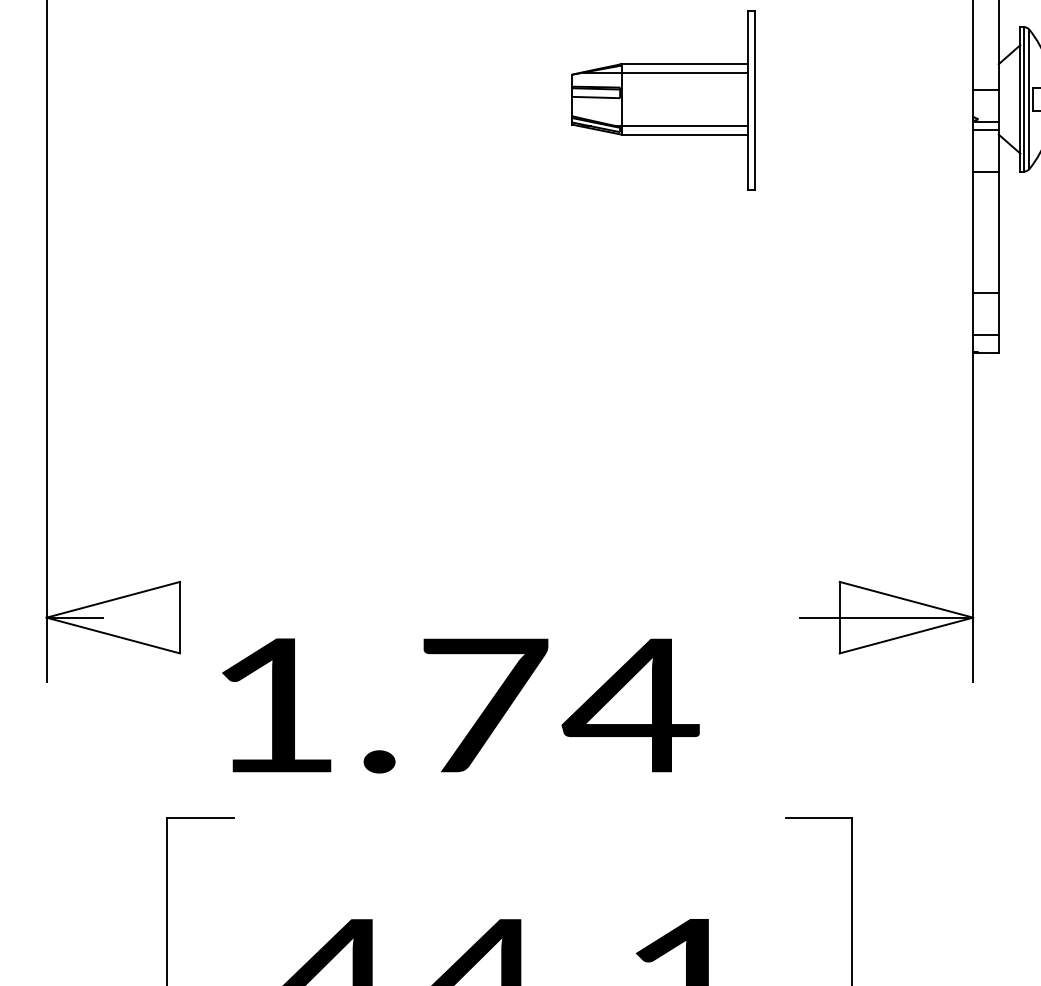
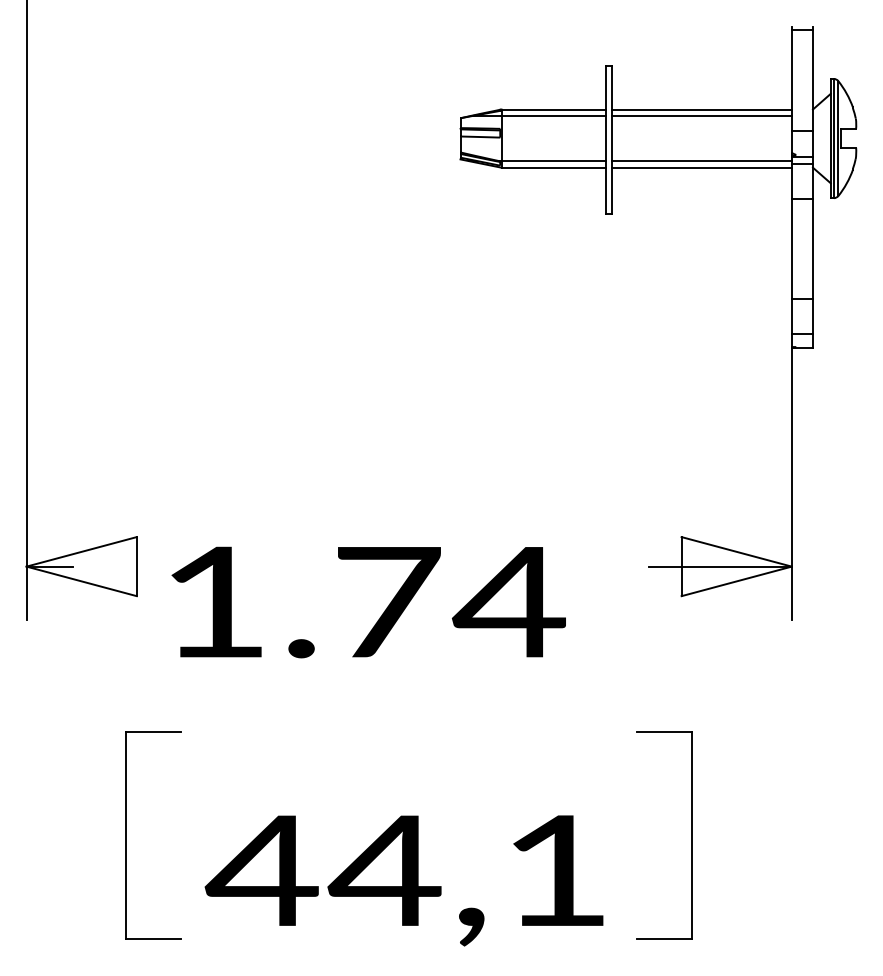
line: (863, 64) -> (701, 109), added
line: (863, 72) -> (701, 116), added
line: (863, 125) -> (701, 160), added
line: (863, 134) -> (701, 167), added
text: (460, 705) -> (368, 602), moved

